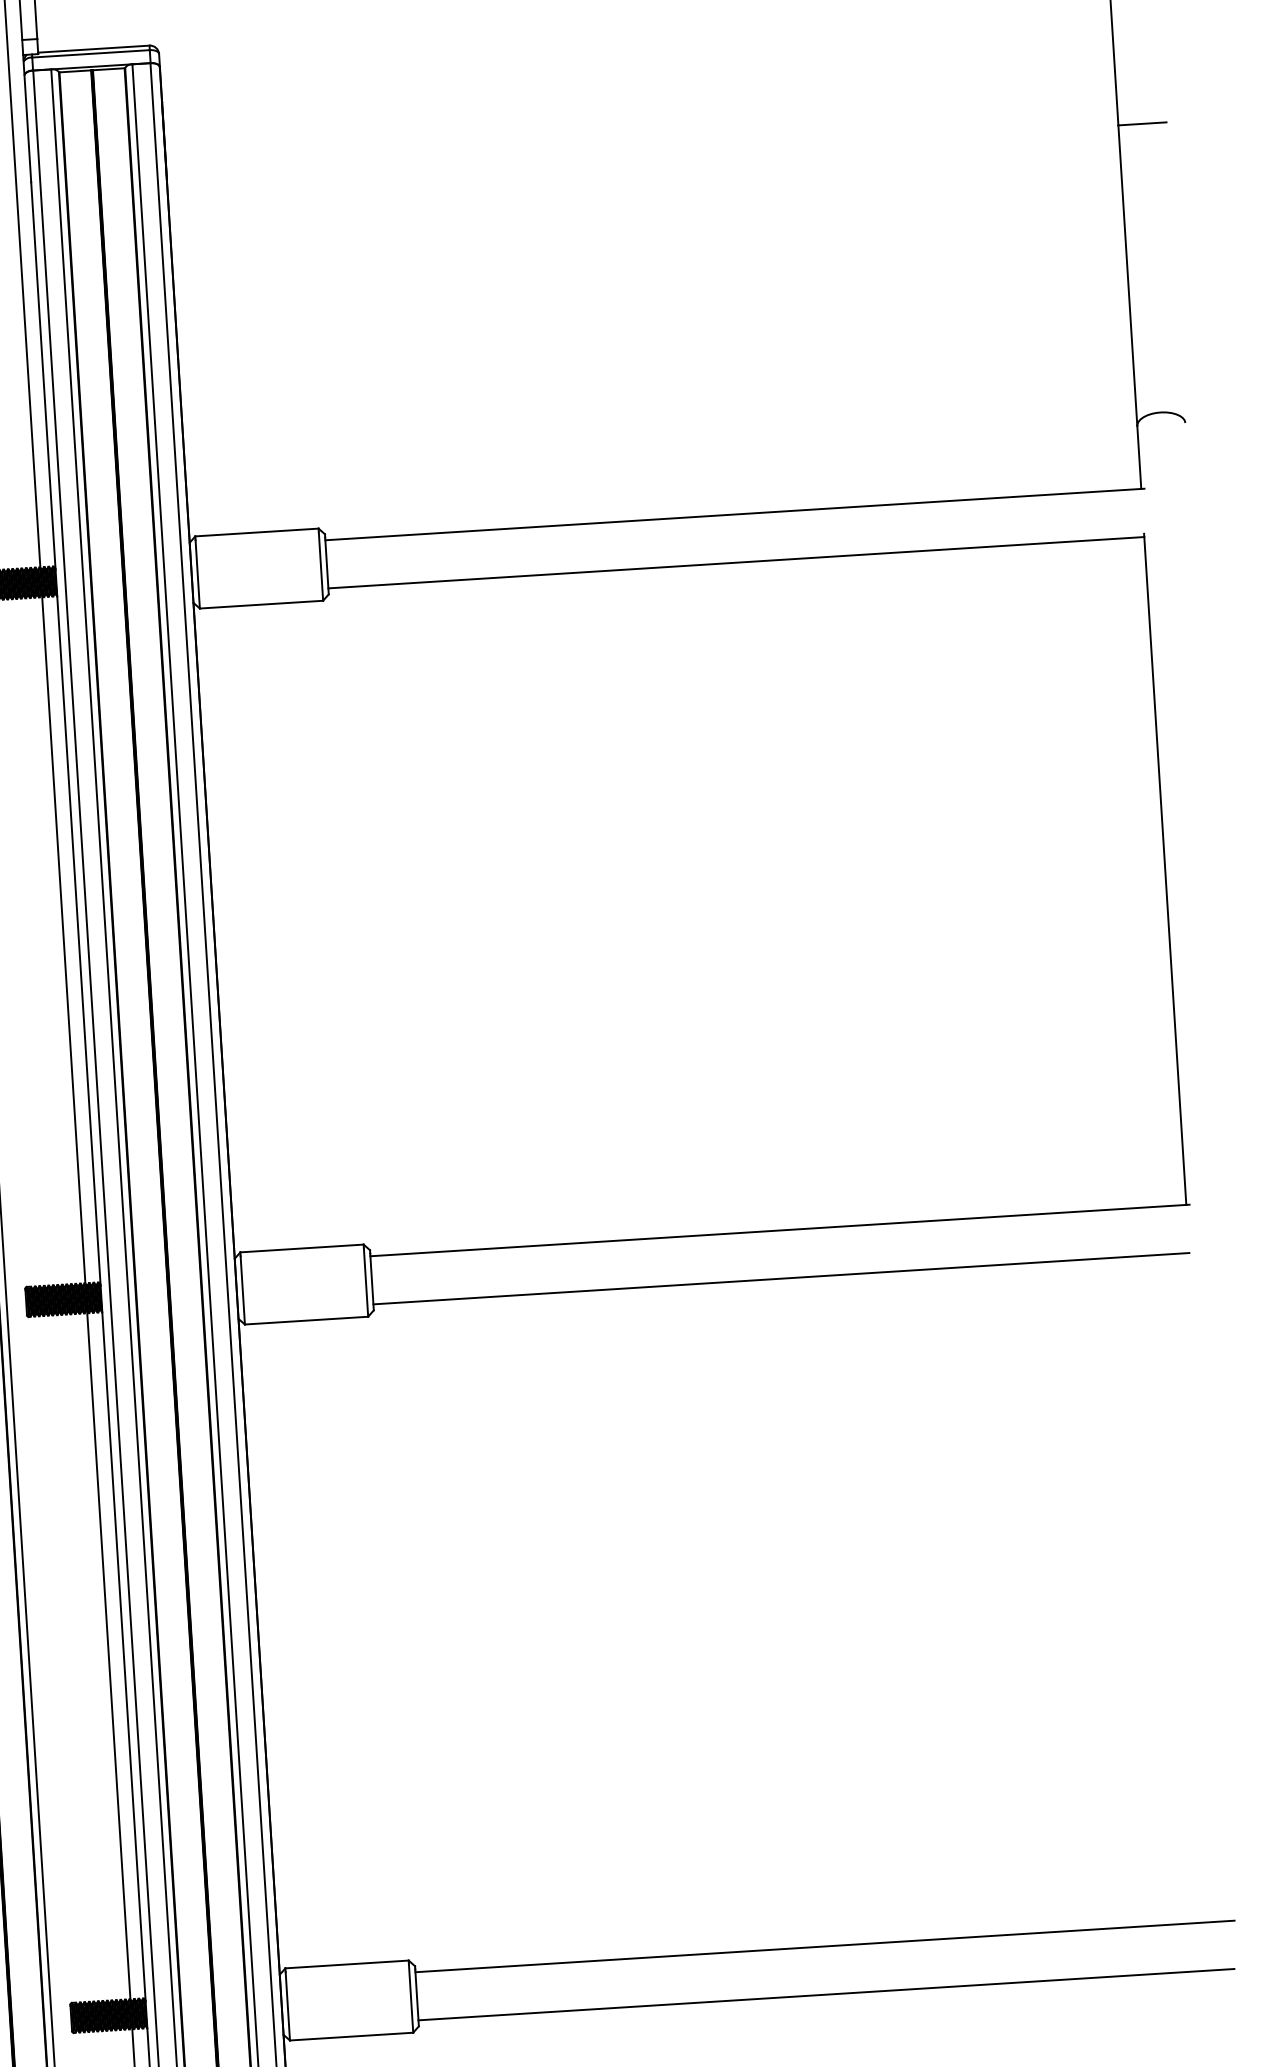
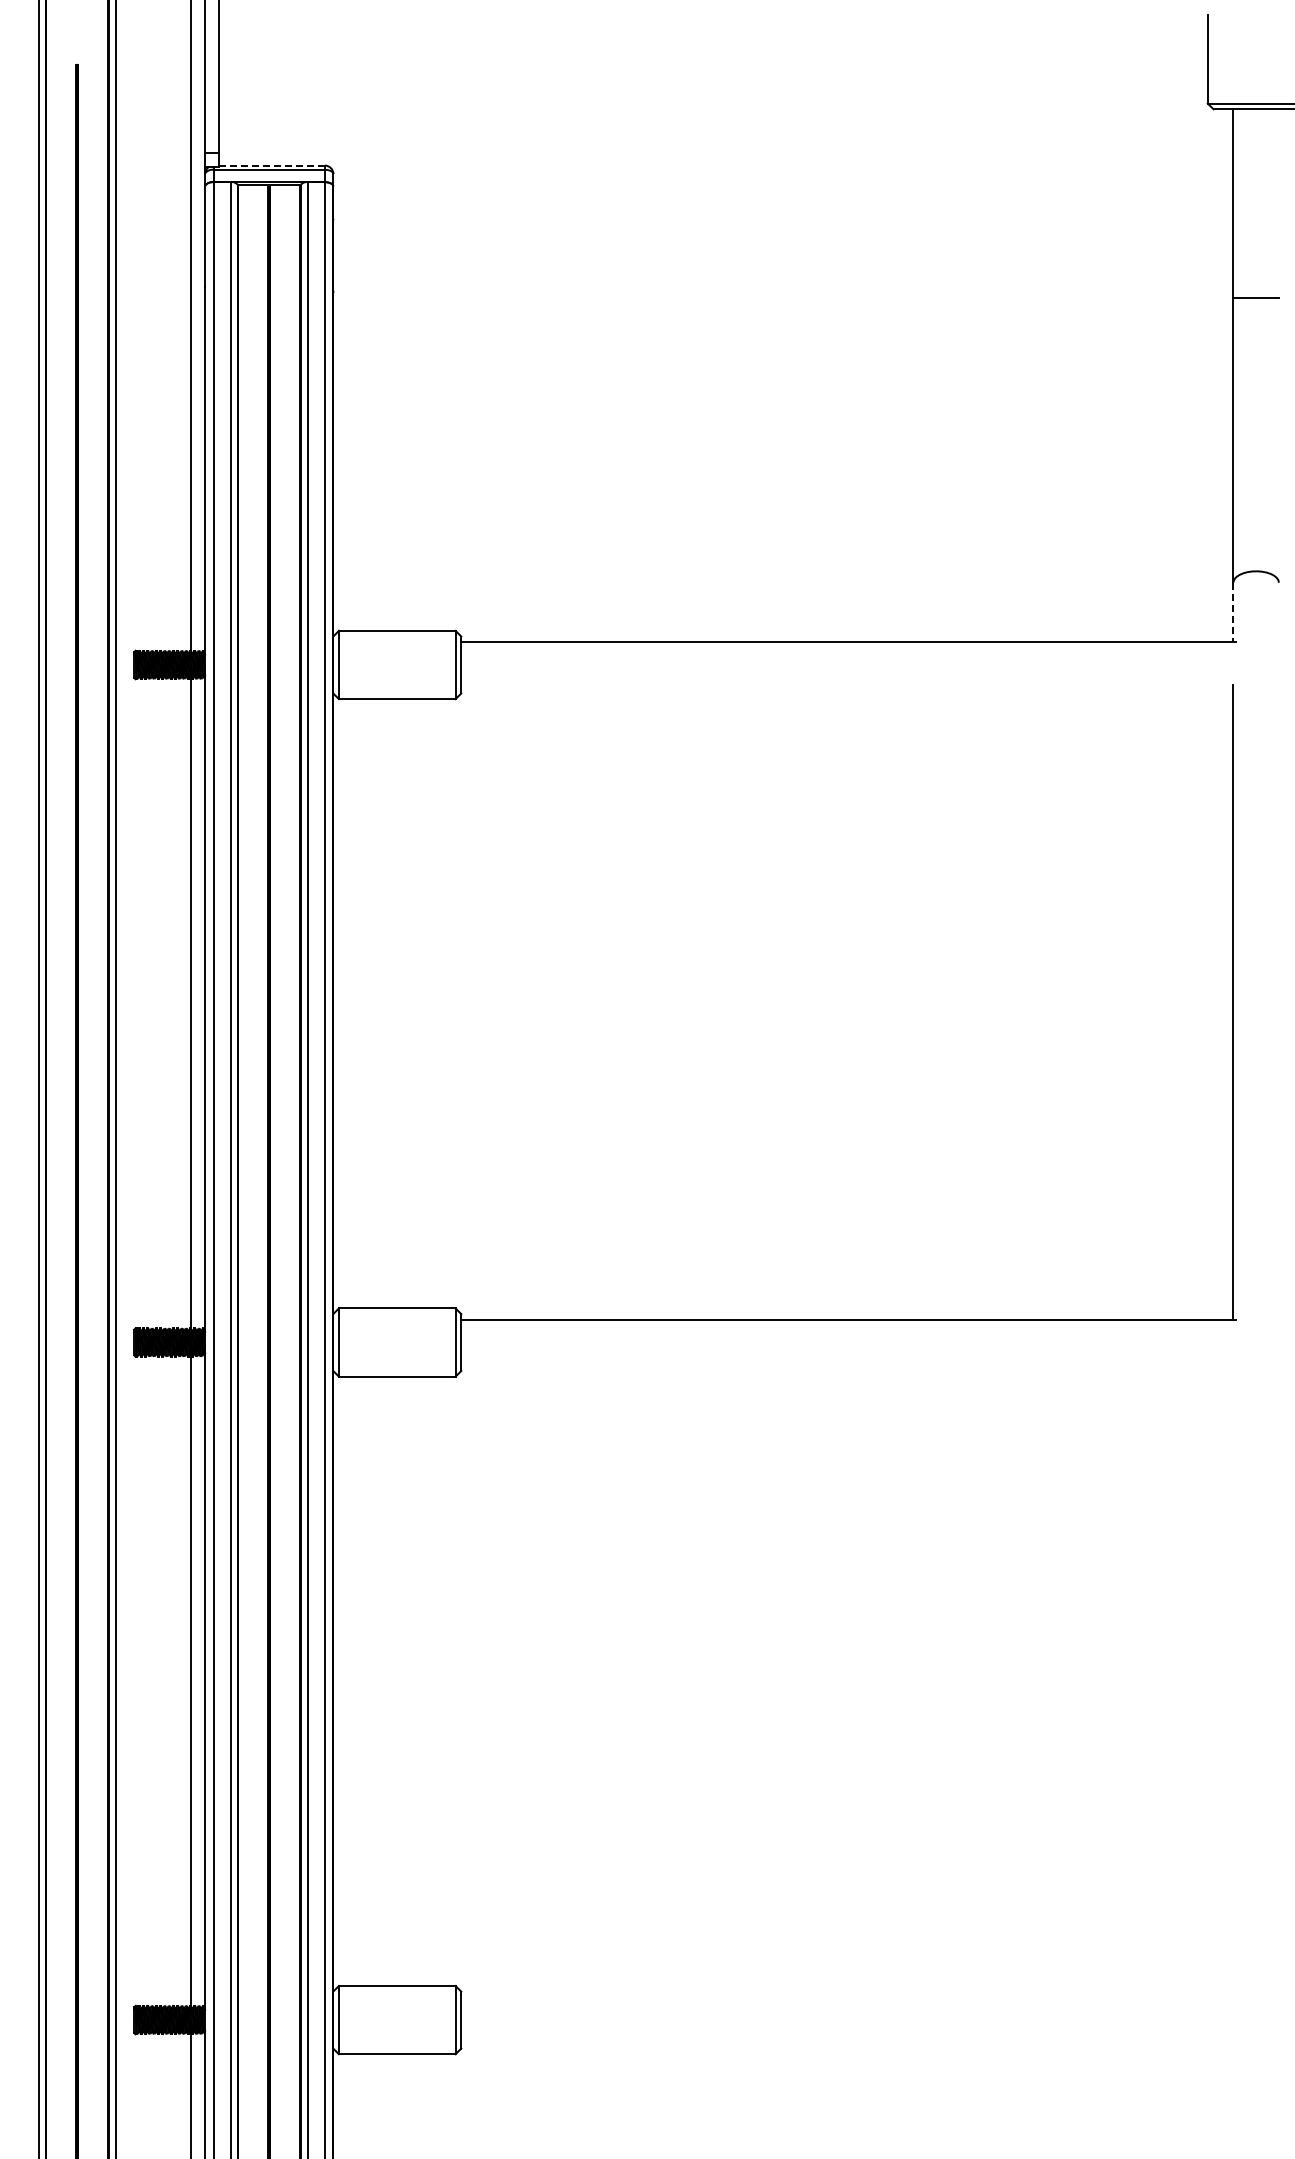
line: (94, 49) -> (272, 165), solid -> dashed
line: (1139, 457) -> (1233, 612), solid -> dashed
line: (736, 562) -> (847, 687), removed
line: (781, 1278) -> (847, 1365), removed
line: (824, 1946) -> (848, 1997), removed
line: (826, 1994) -> (847, 2042), removed

